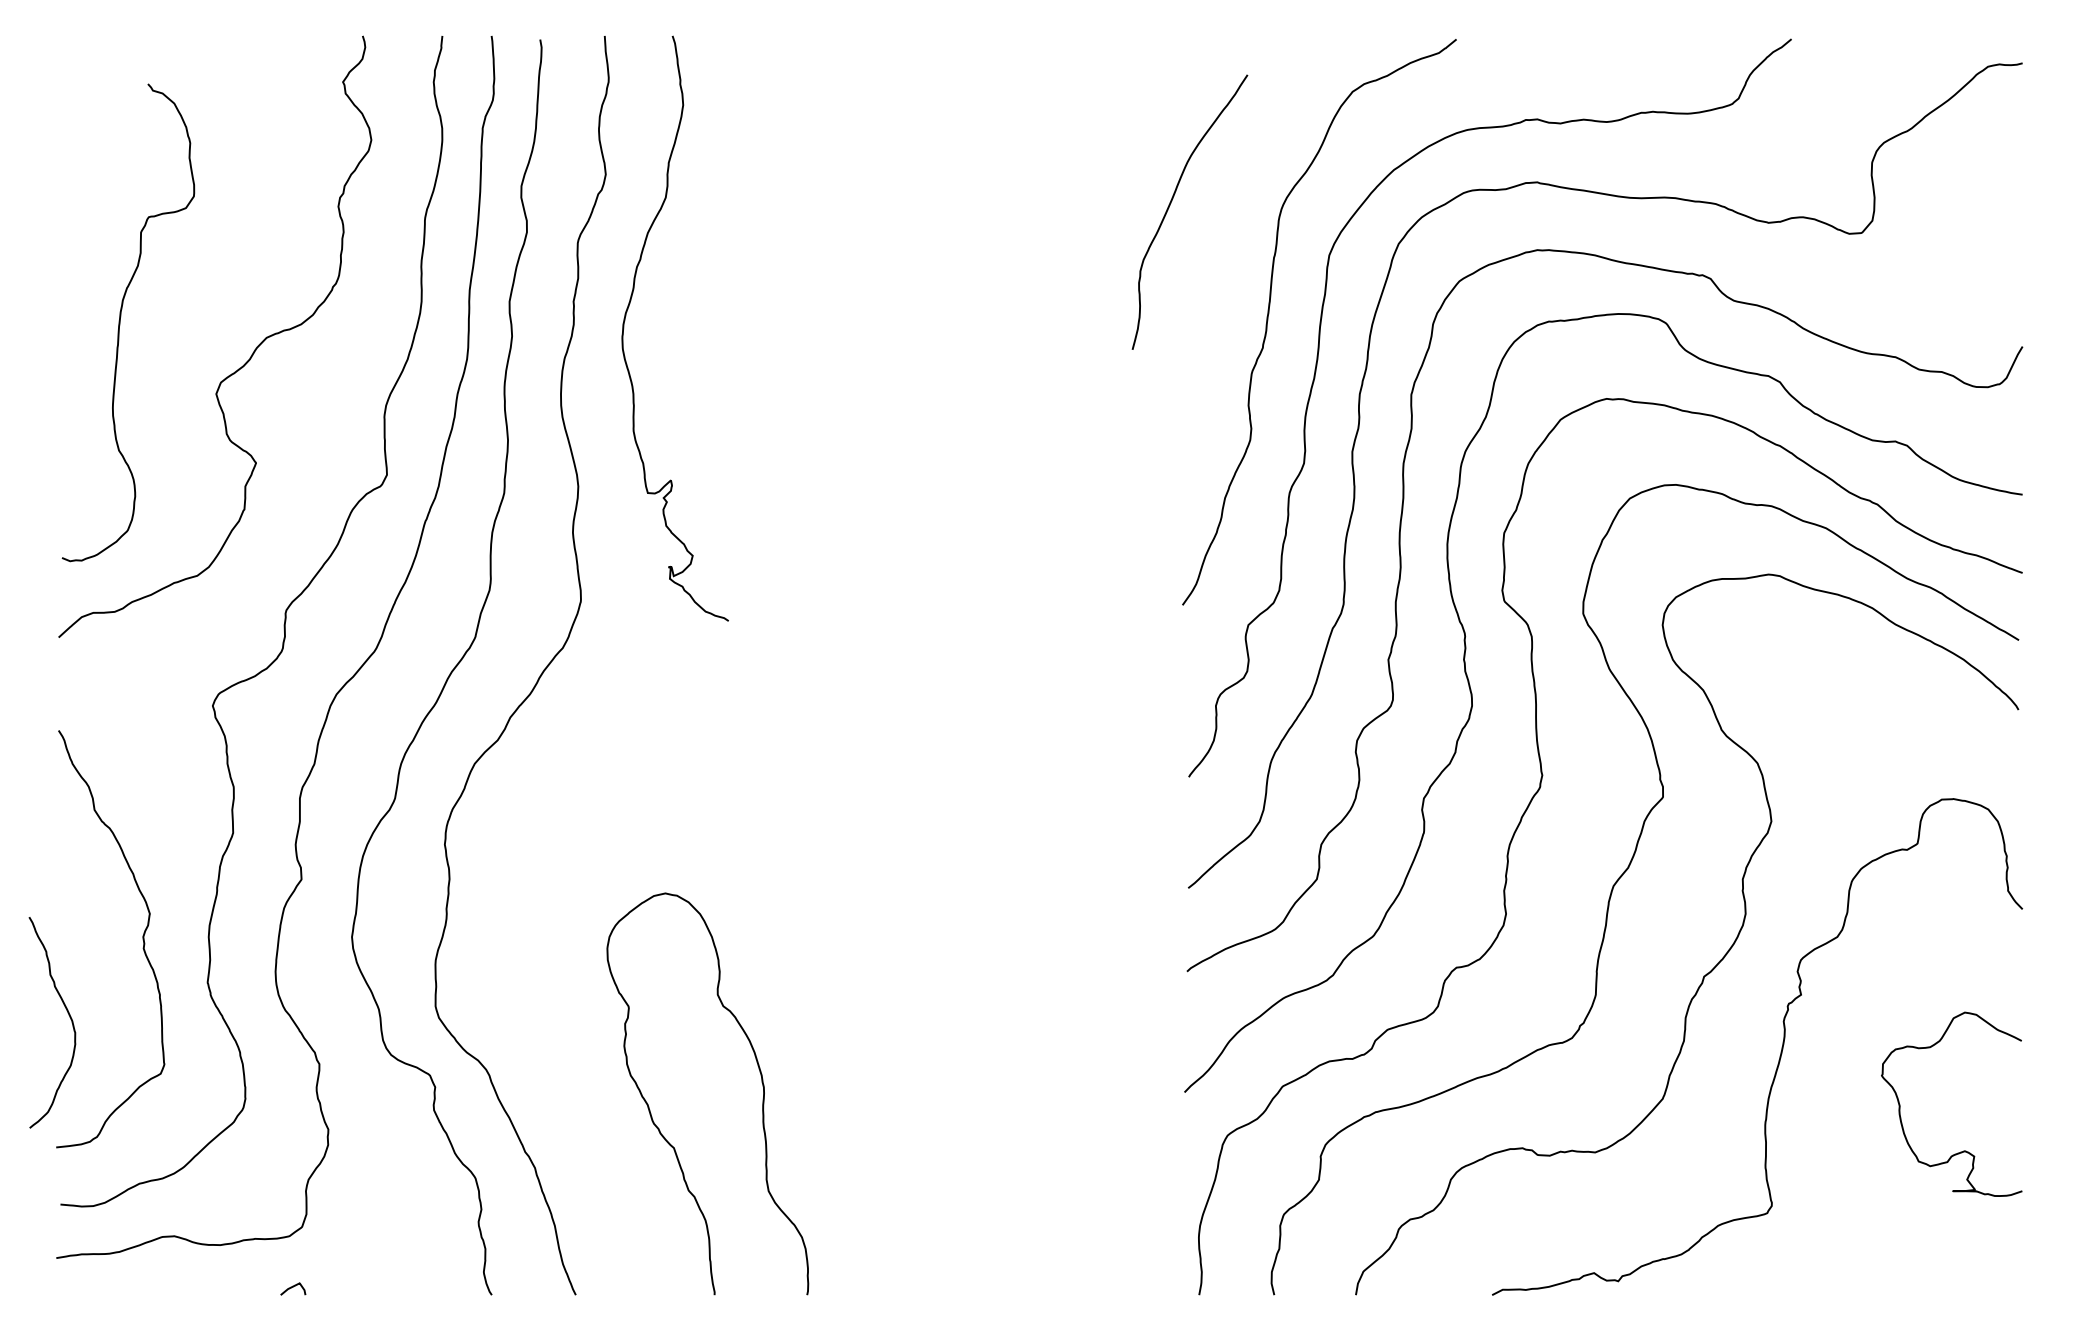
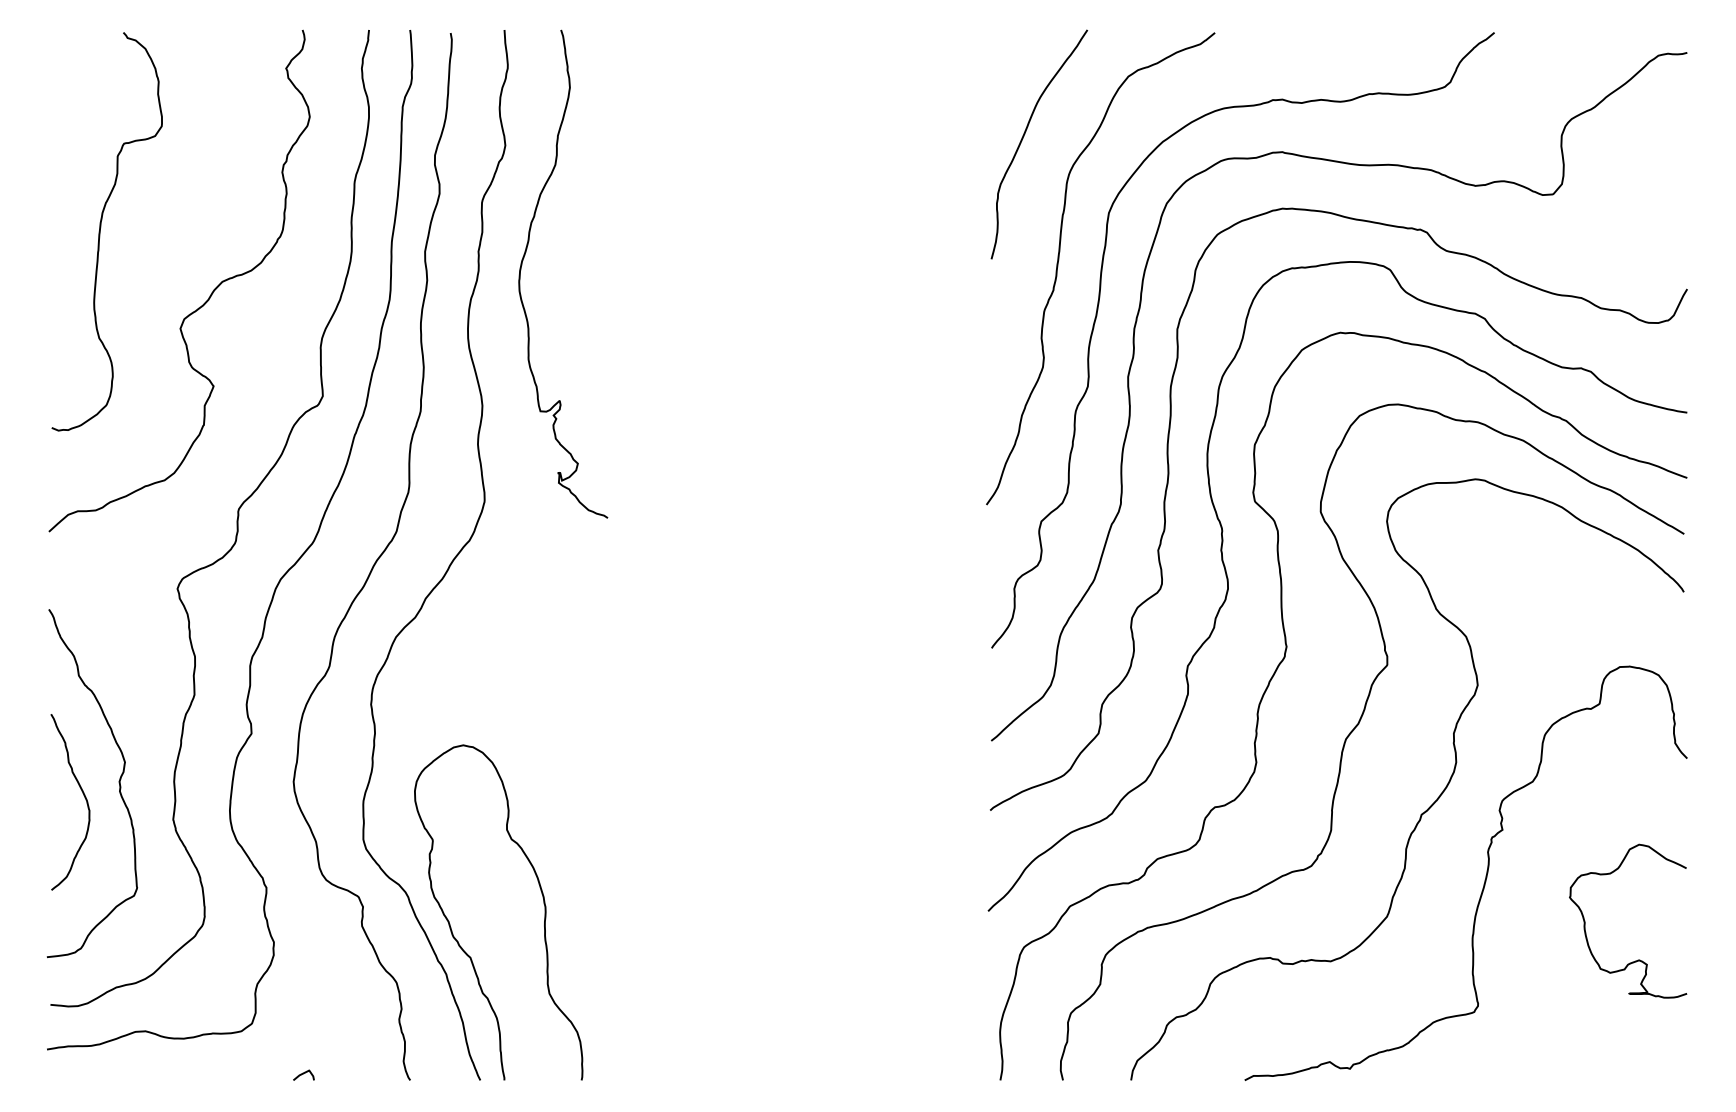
curve: (1171, 203) -> (1023, 137), moved
curve: (120, 322) -> (100, 231), moved
curve: (68, 1015) -> (83, 796), moved
curve: (761, 1082) -> (543, 903), moved
curve: (293, 1287) -> (304, 1074), moved

